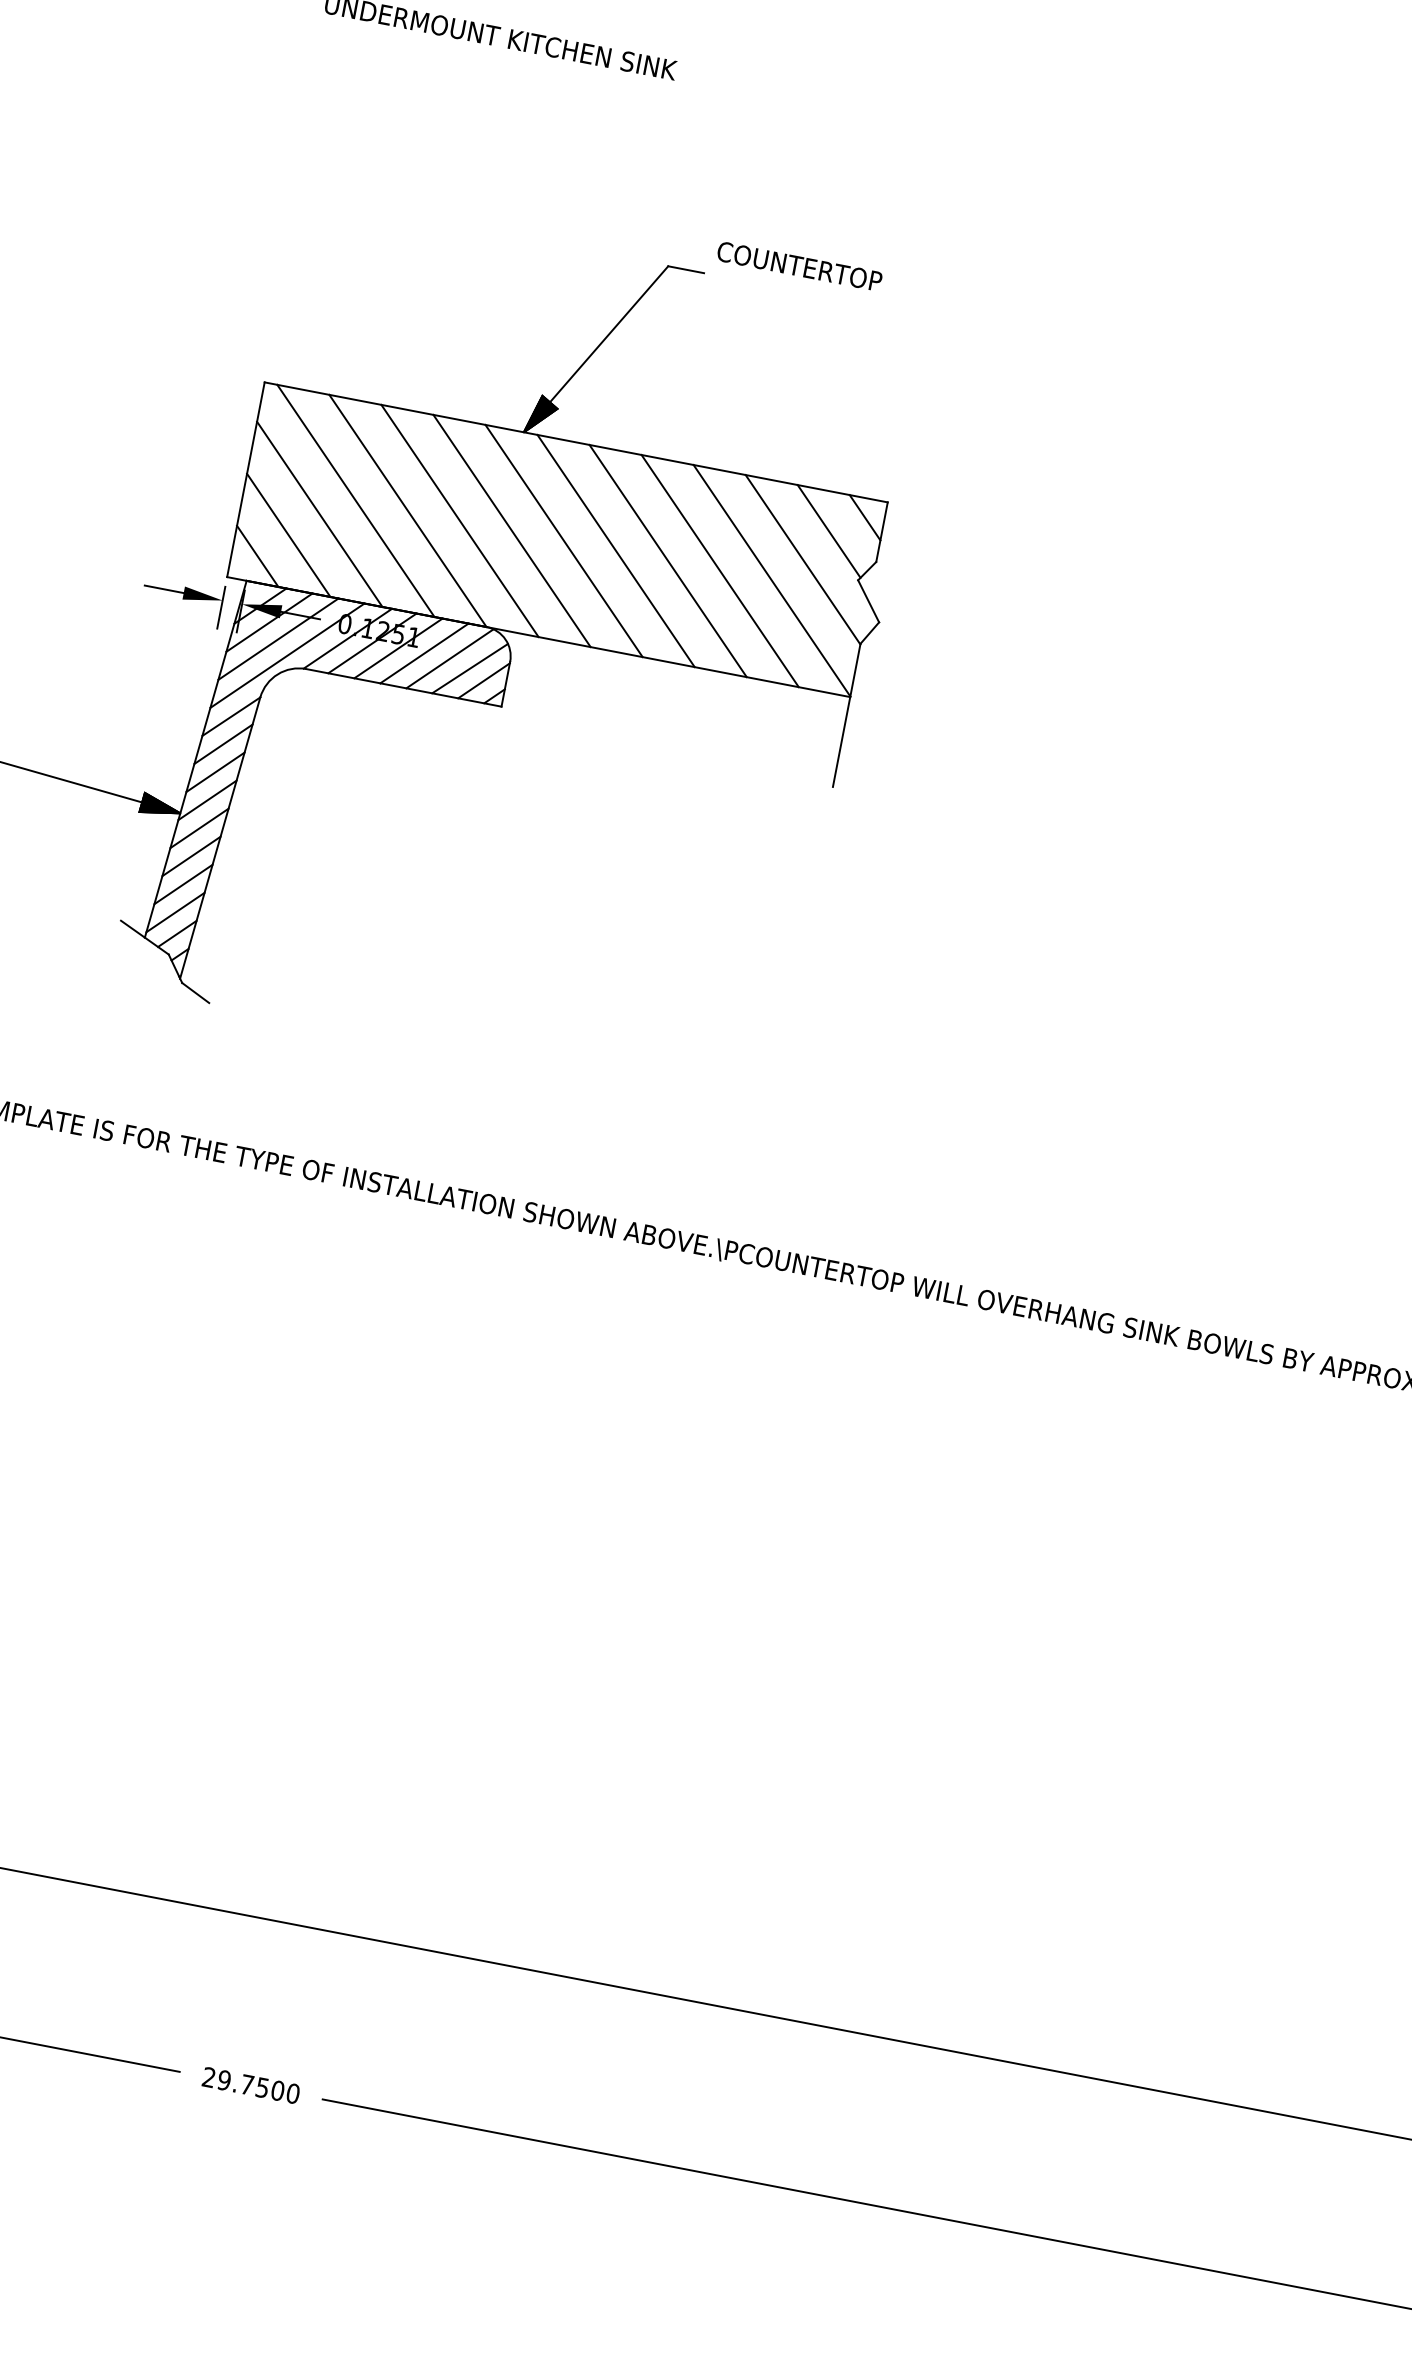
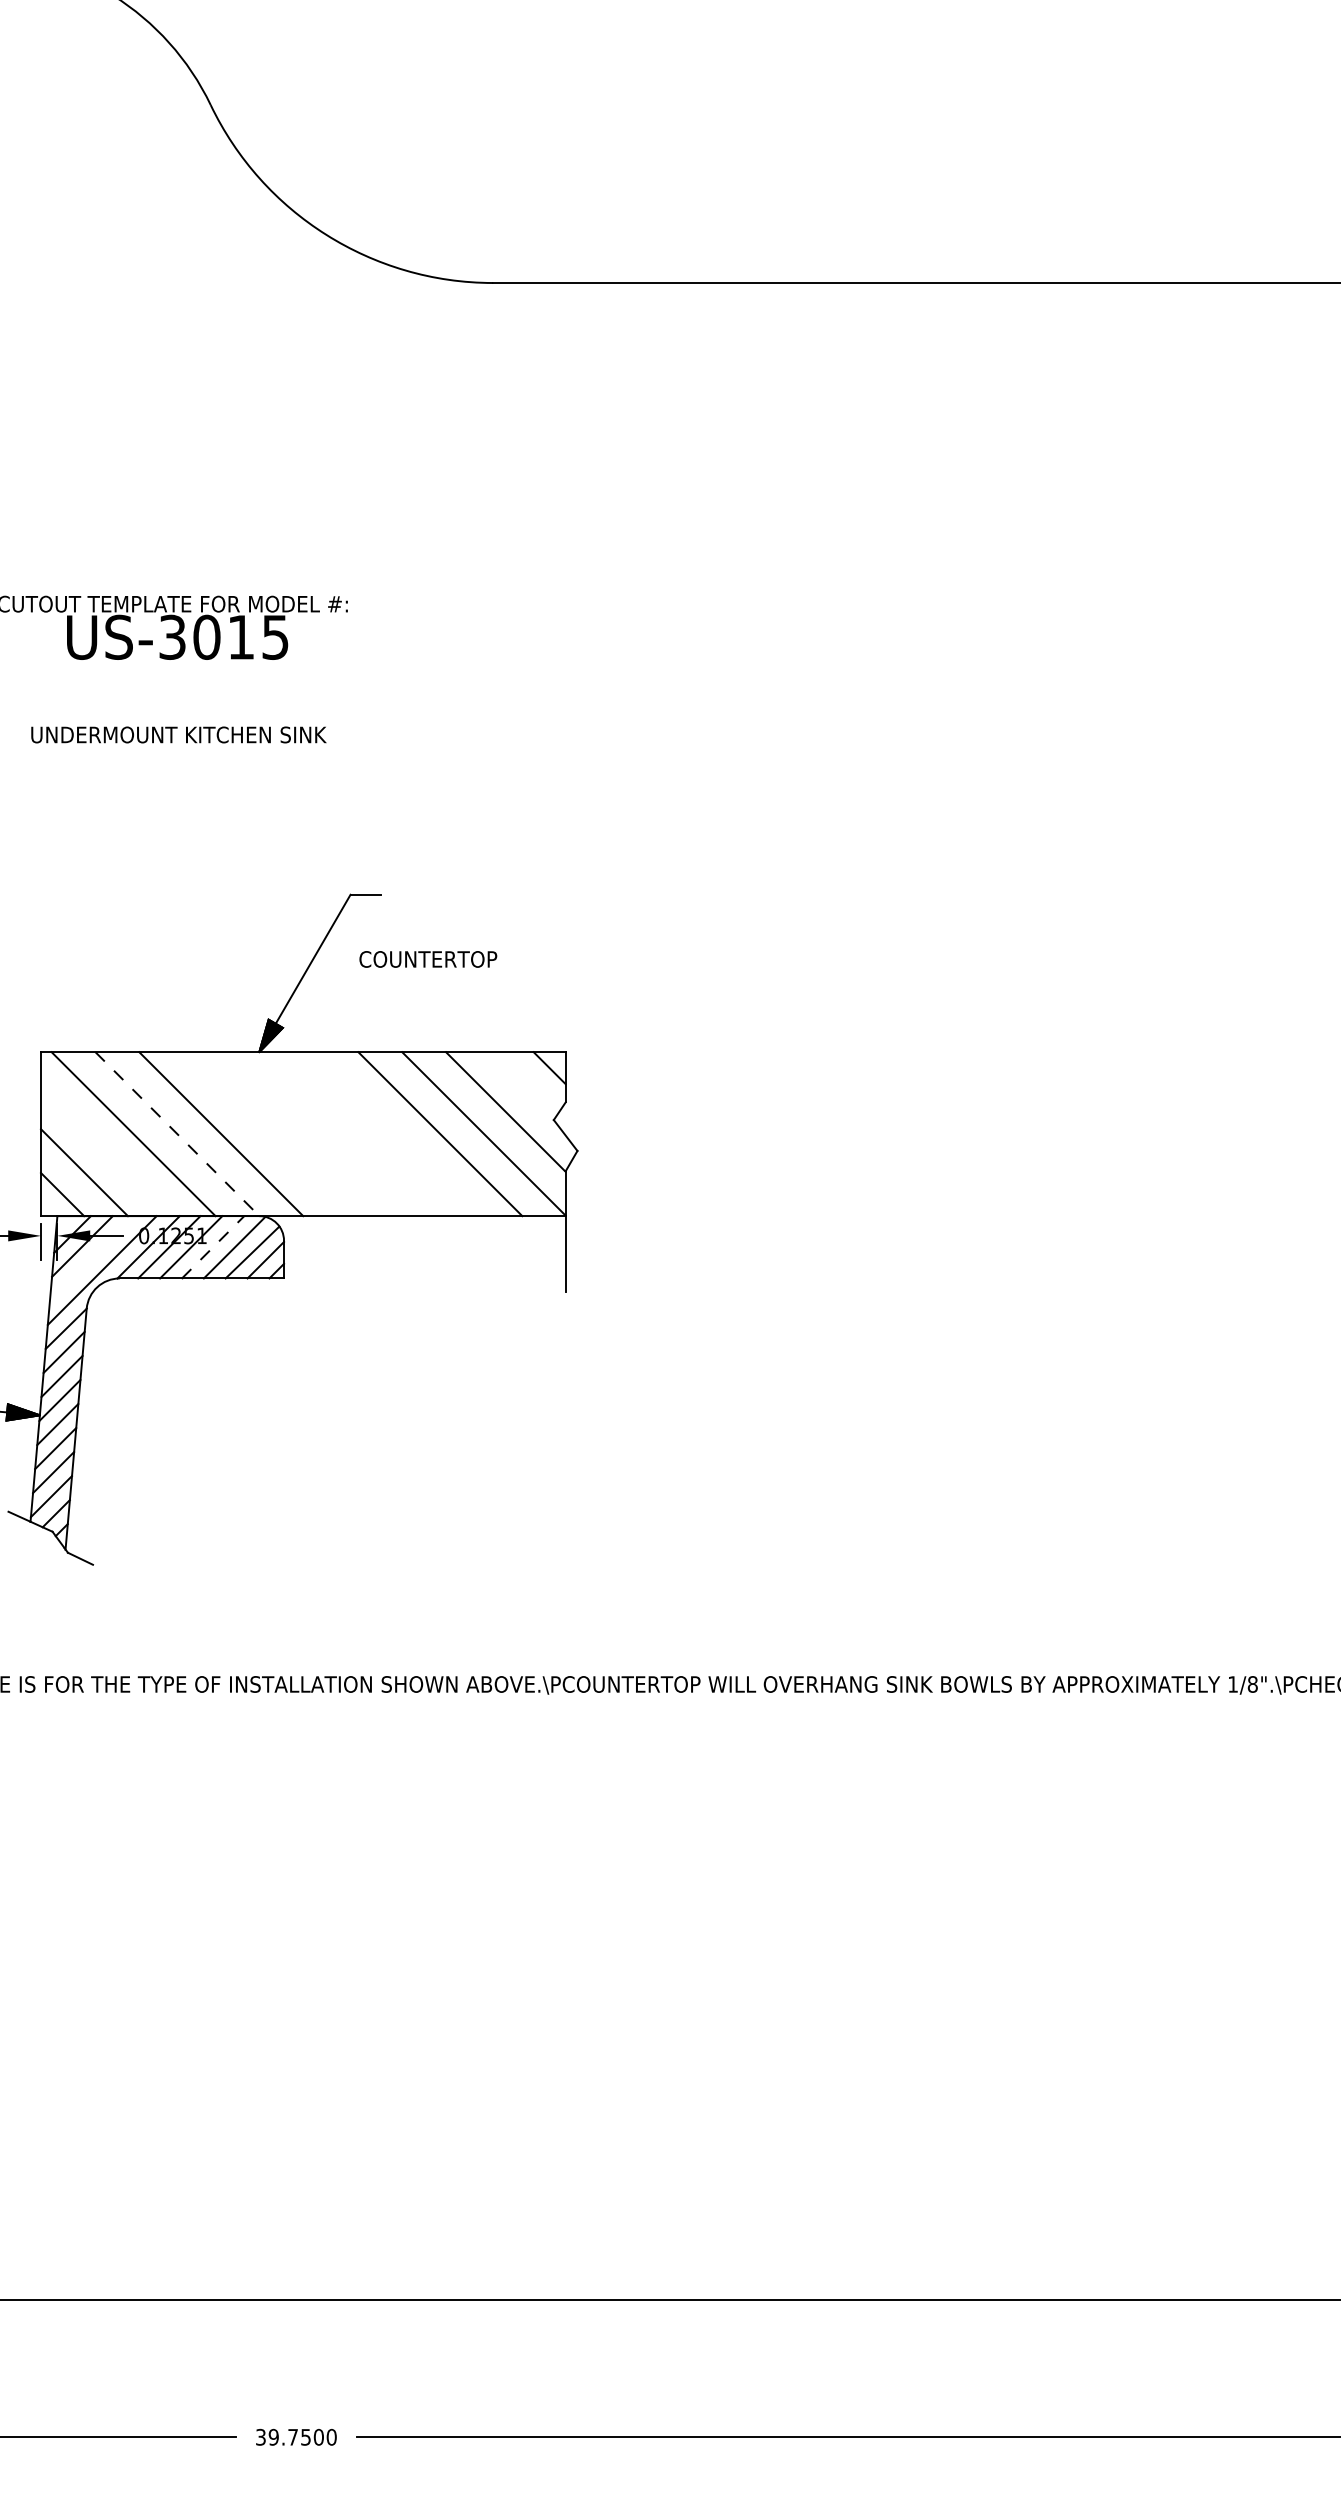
text: (799, 266) -> (428, 959), moved
line: (407, 511) -> (177, 1134), solid -> dashed
line: (318, 513) -> (105, 1150), removed
line: (829, 530) -> (522, 1084), removed
line: (512, 531) -> (265, 1134), removed
line: (563, 541) -> (308, 1134), removed
line: (615, 551) -> (352, 1134), removed
line: (668, 561) -> (396, 1134), removed
line: (277, 638) -> (91, 1258), removed
line: (425, 652) -> (213, 1246), solid -> dashed
text: (208, 2077) -> (260, 2437), 29.7500 -> 39.7500

